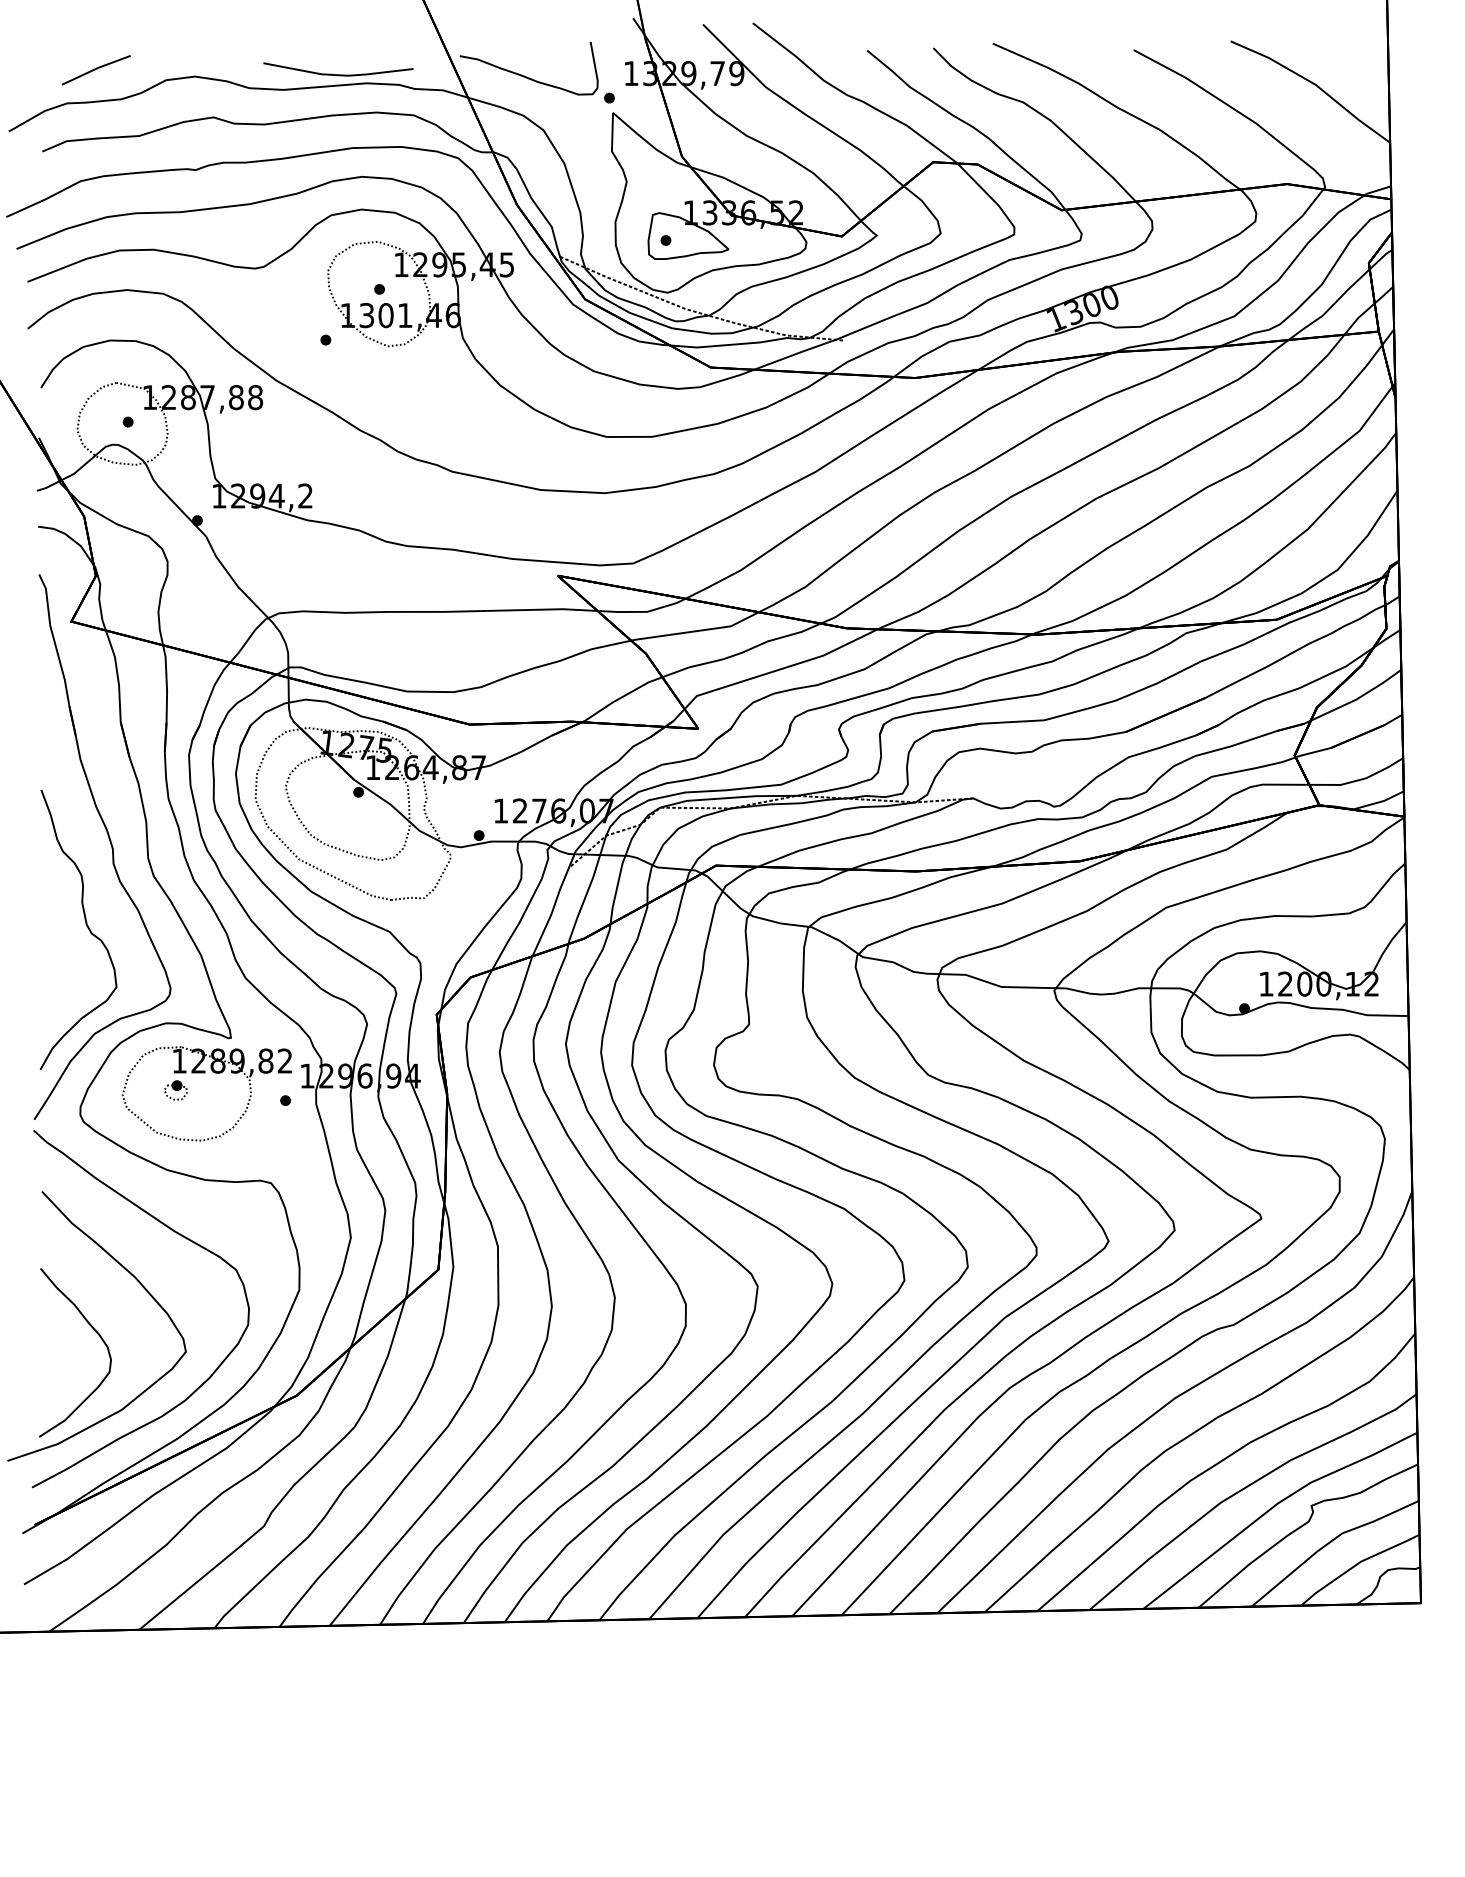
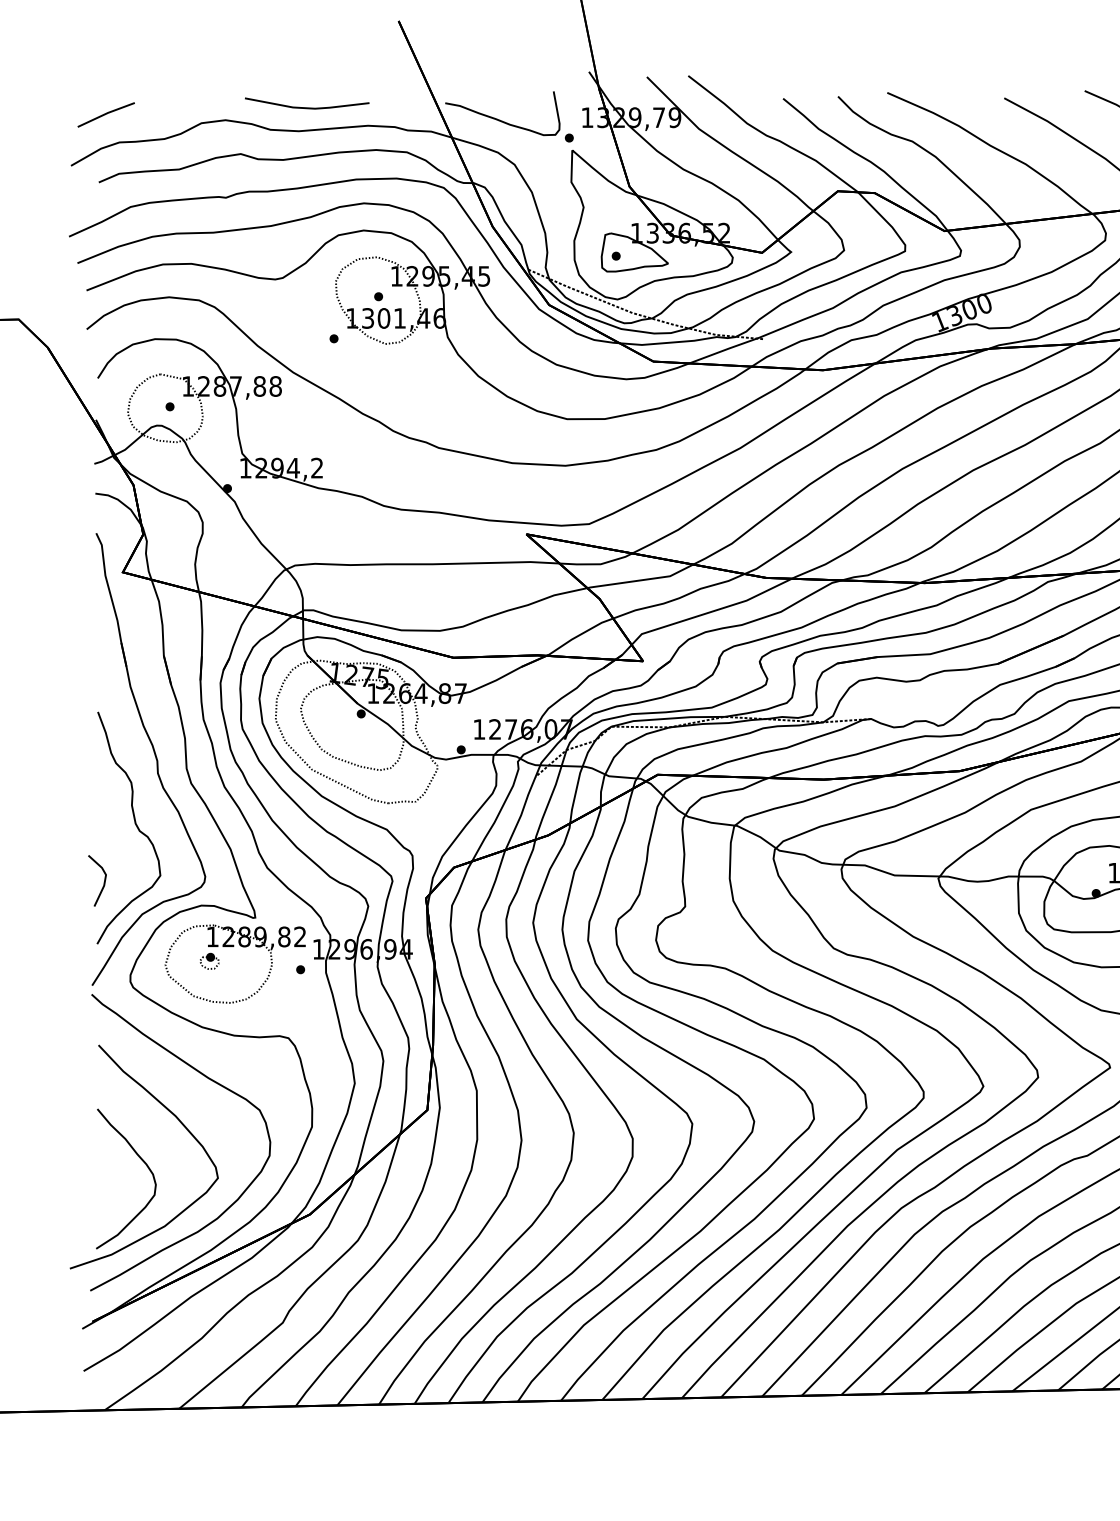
line: (95, 70) -> (105, 115), moved
line: (338, 74) -> (307, 107), moved
line: (48, 993) -> (103, 880), added

